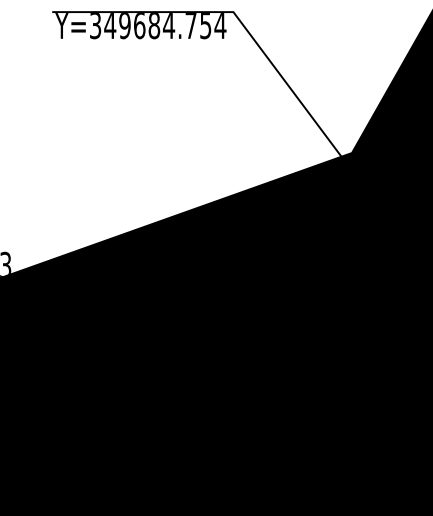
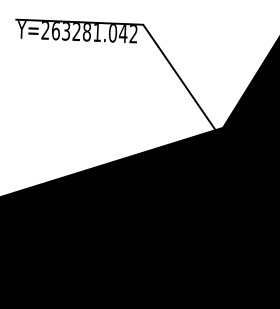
text: (158, 26) -> (89, 32), Y=349684.754 -> Y=263281.042

